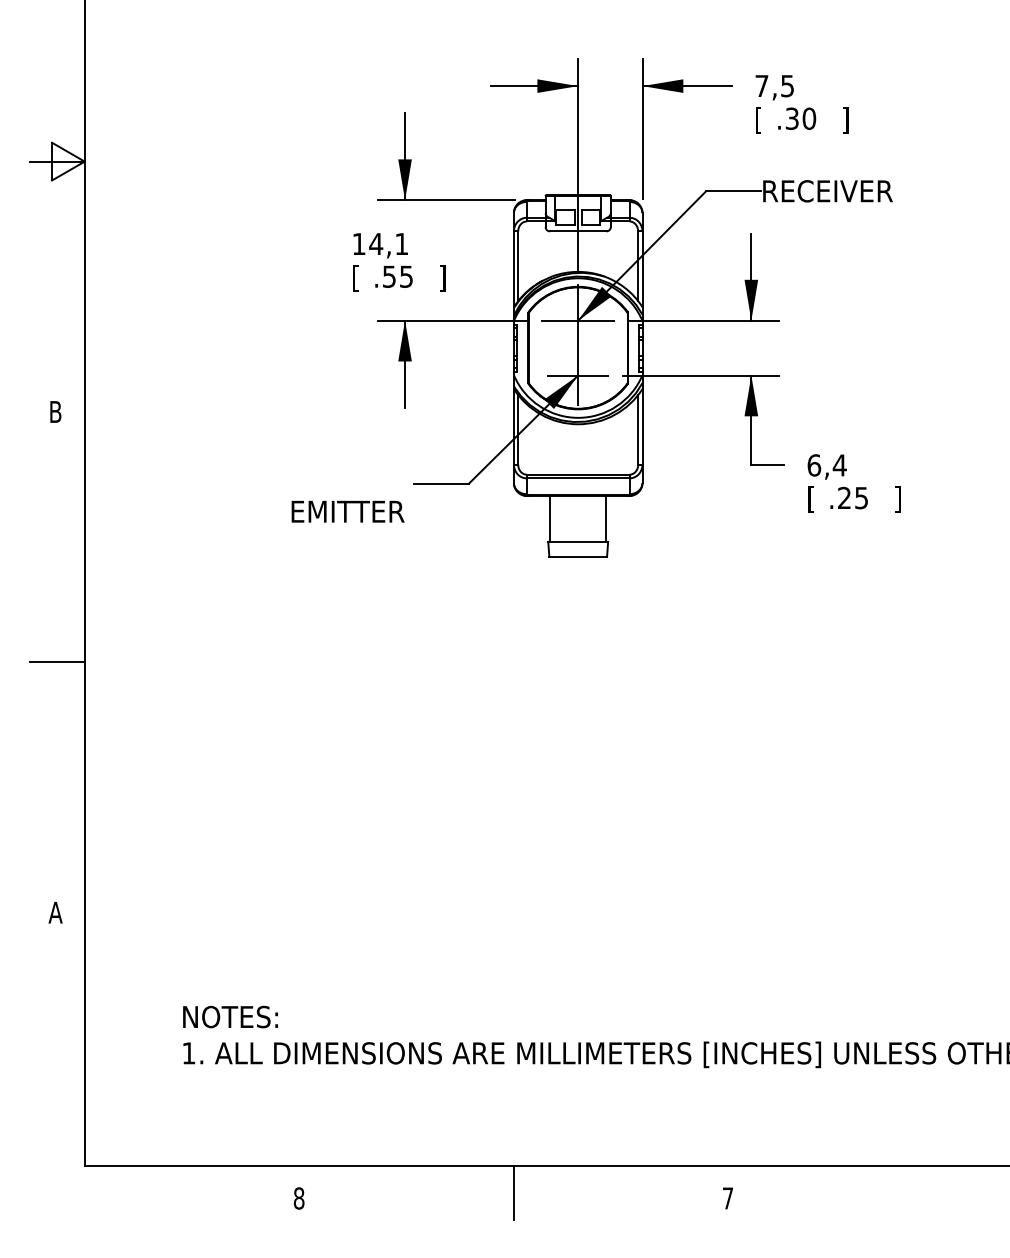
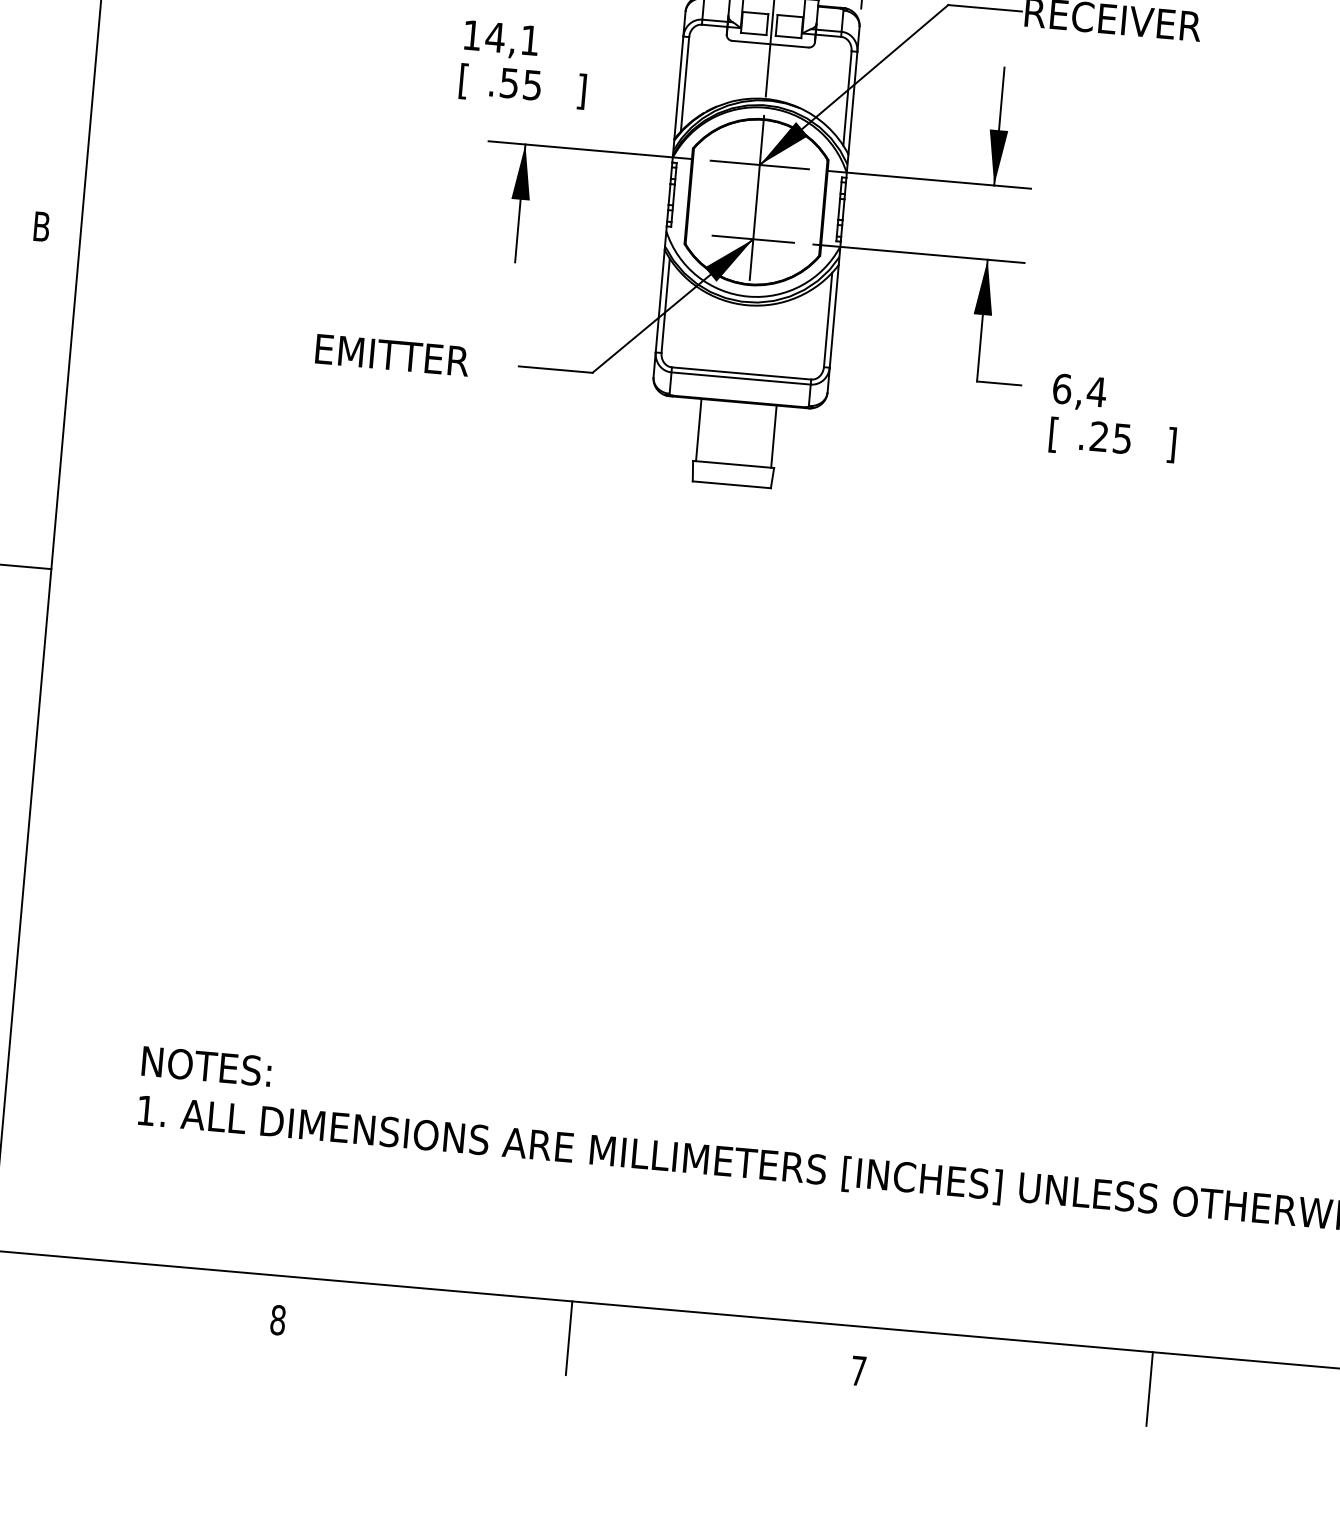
text: (347, 511) -> (391, 354), moved
line: (942, 1192) -> (1149, 1388), added

